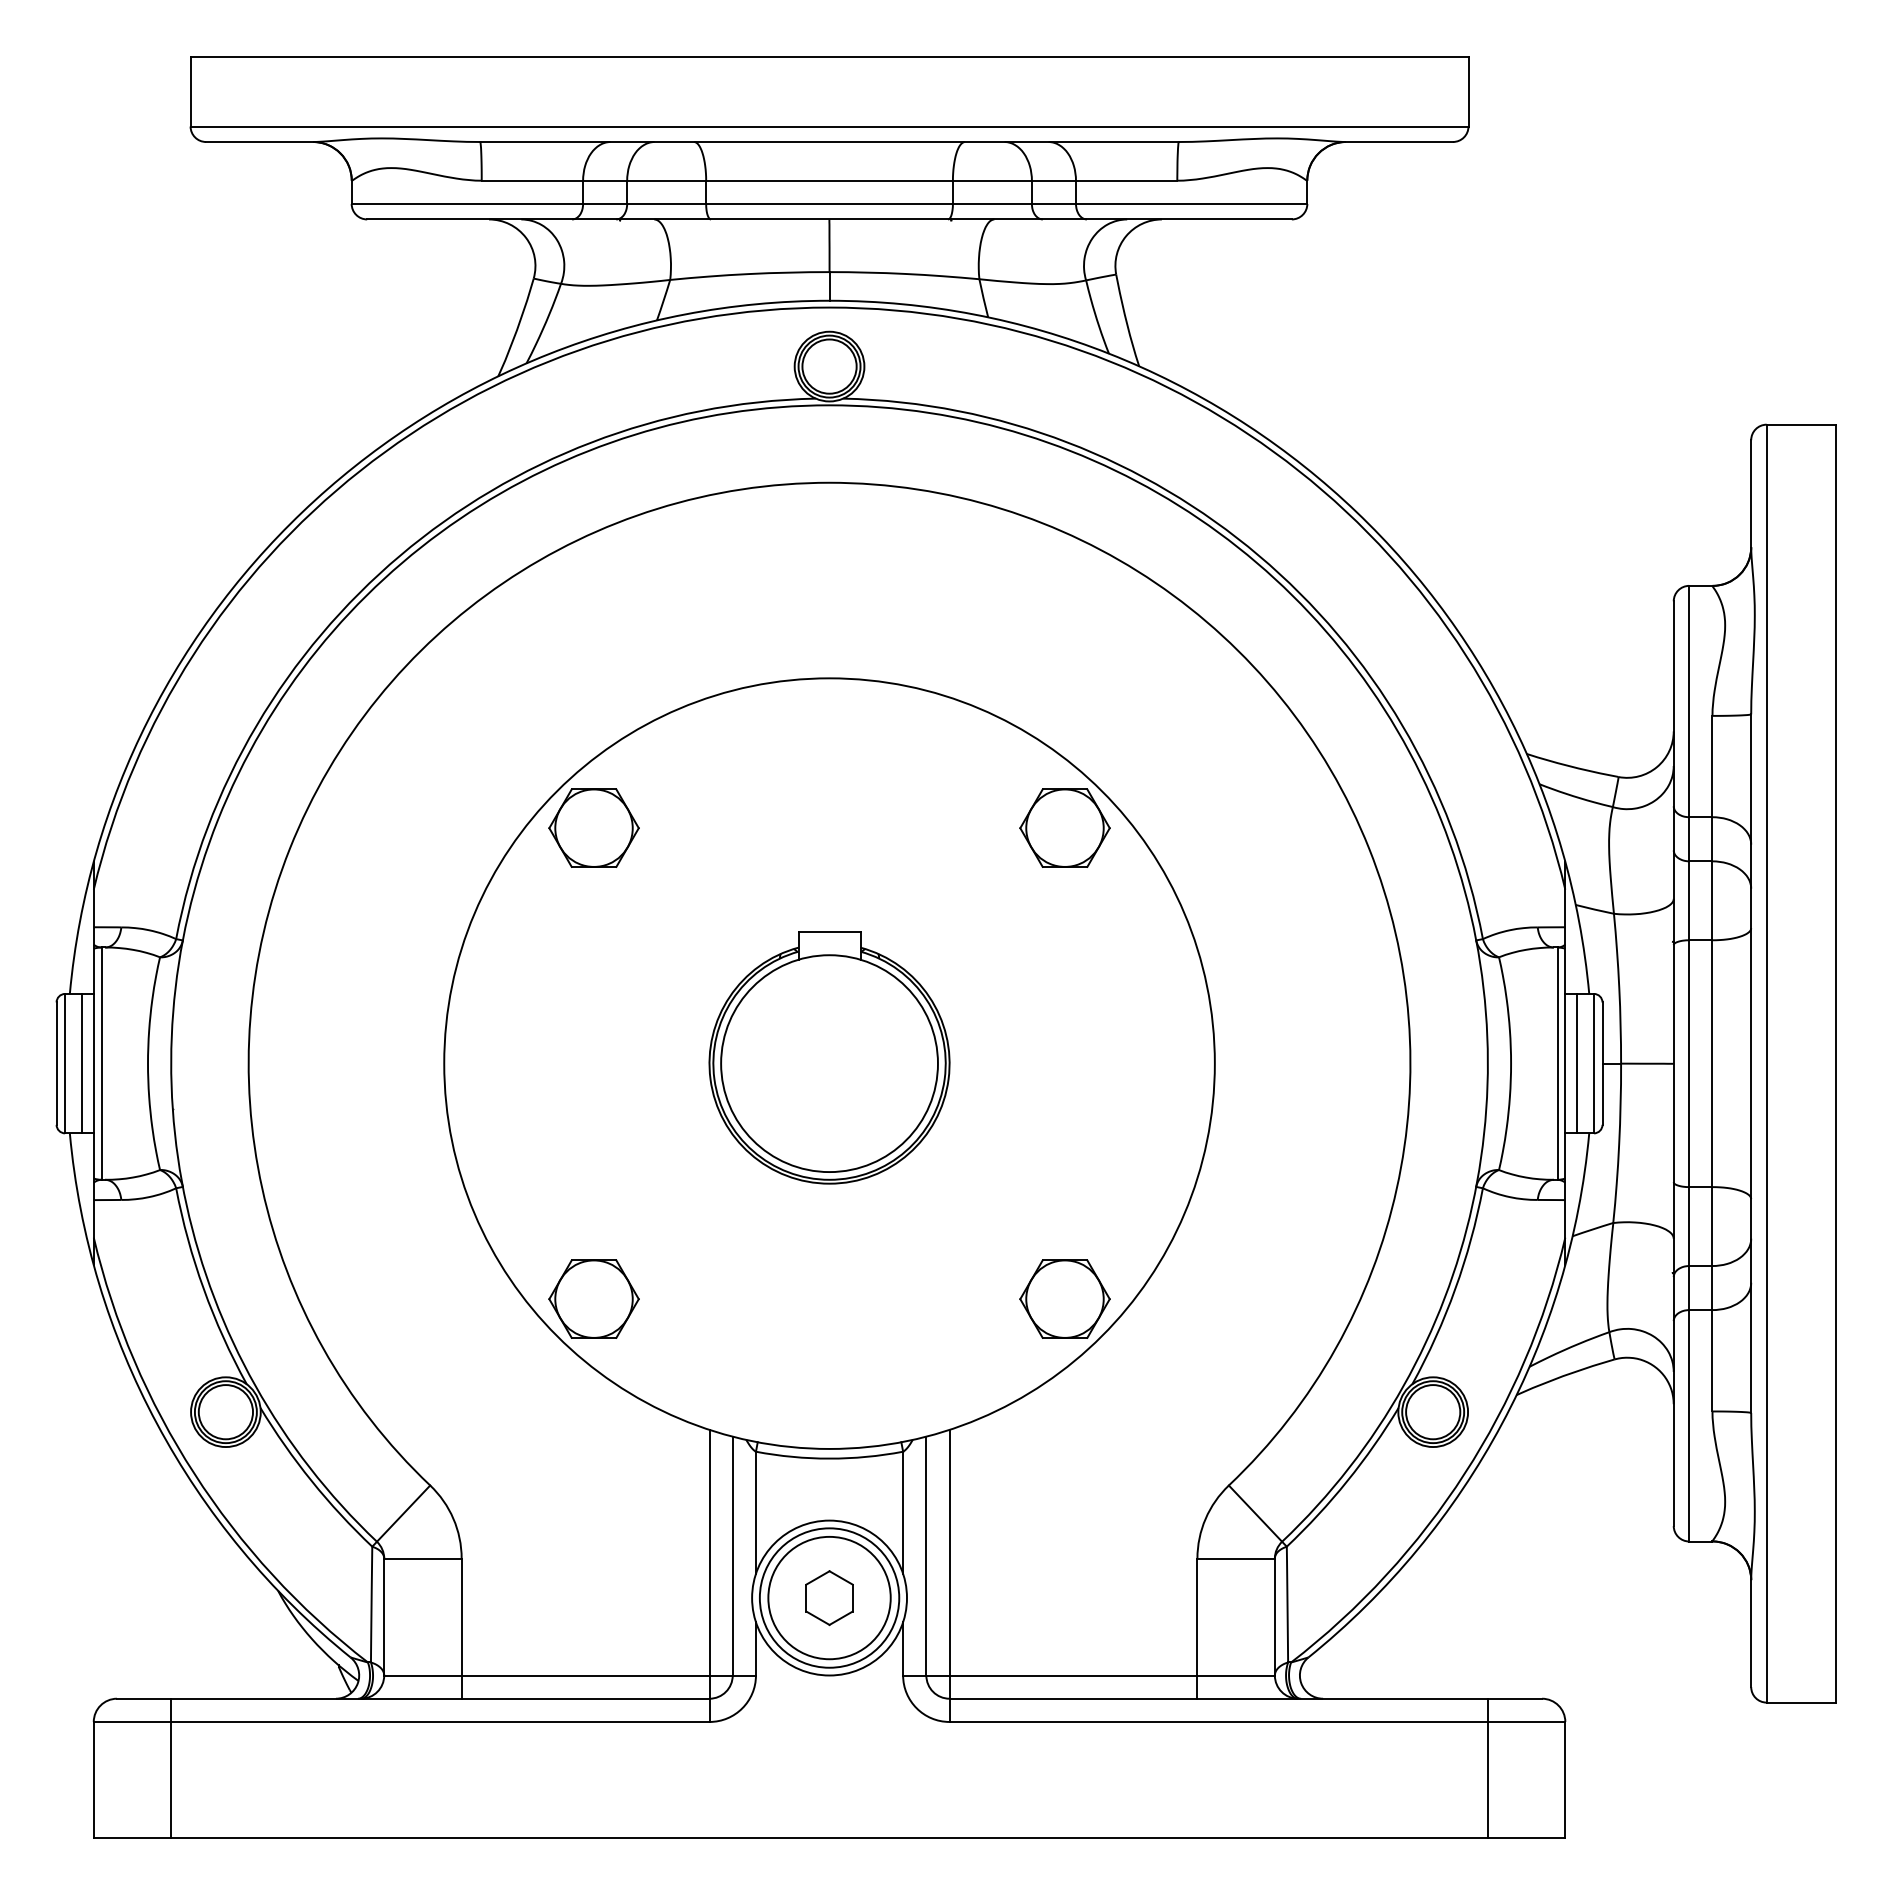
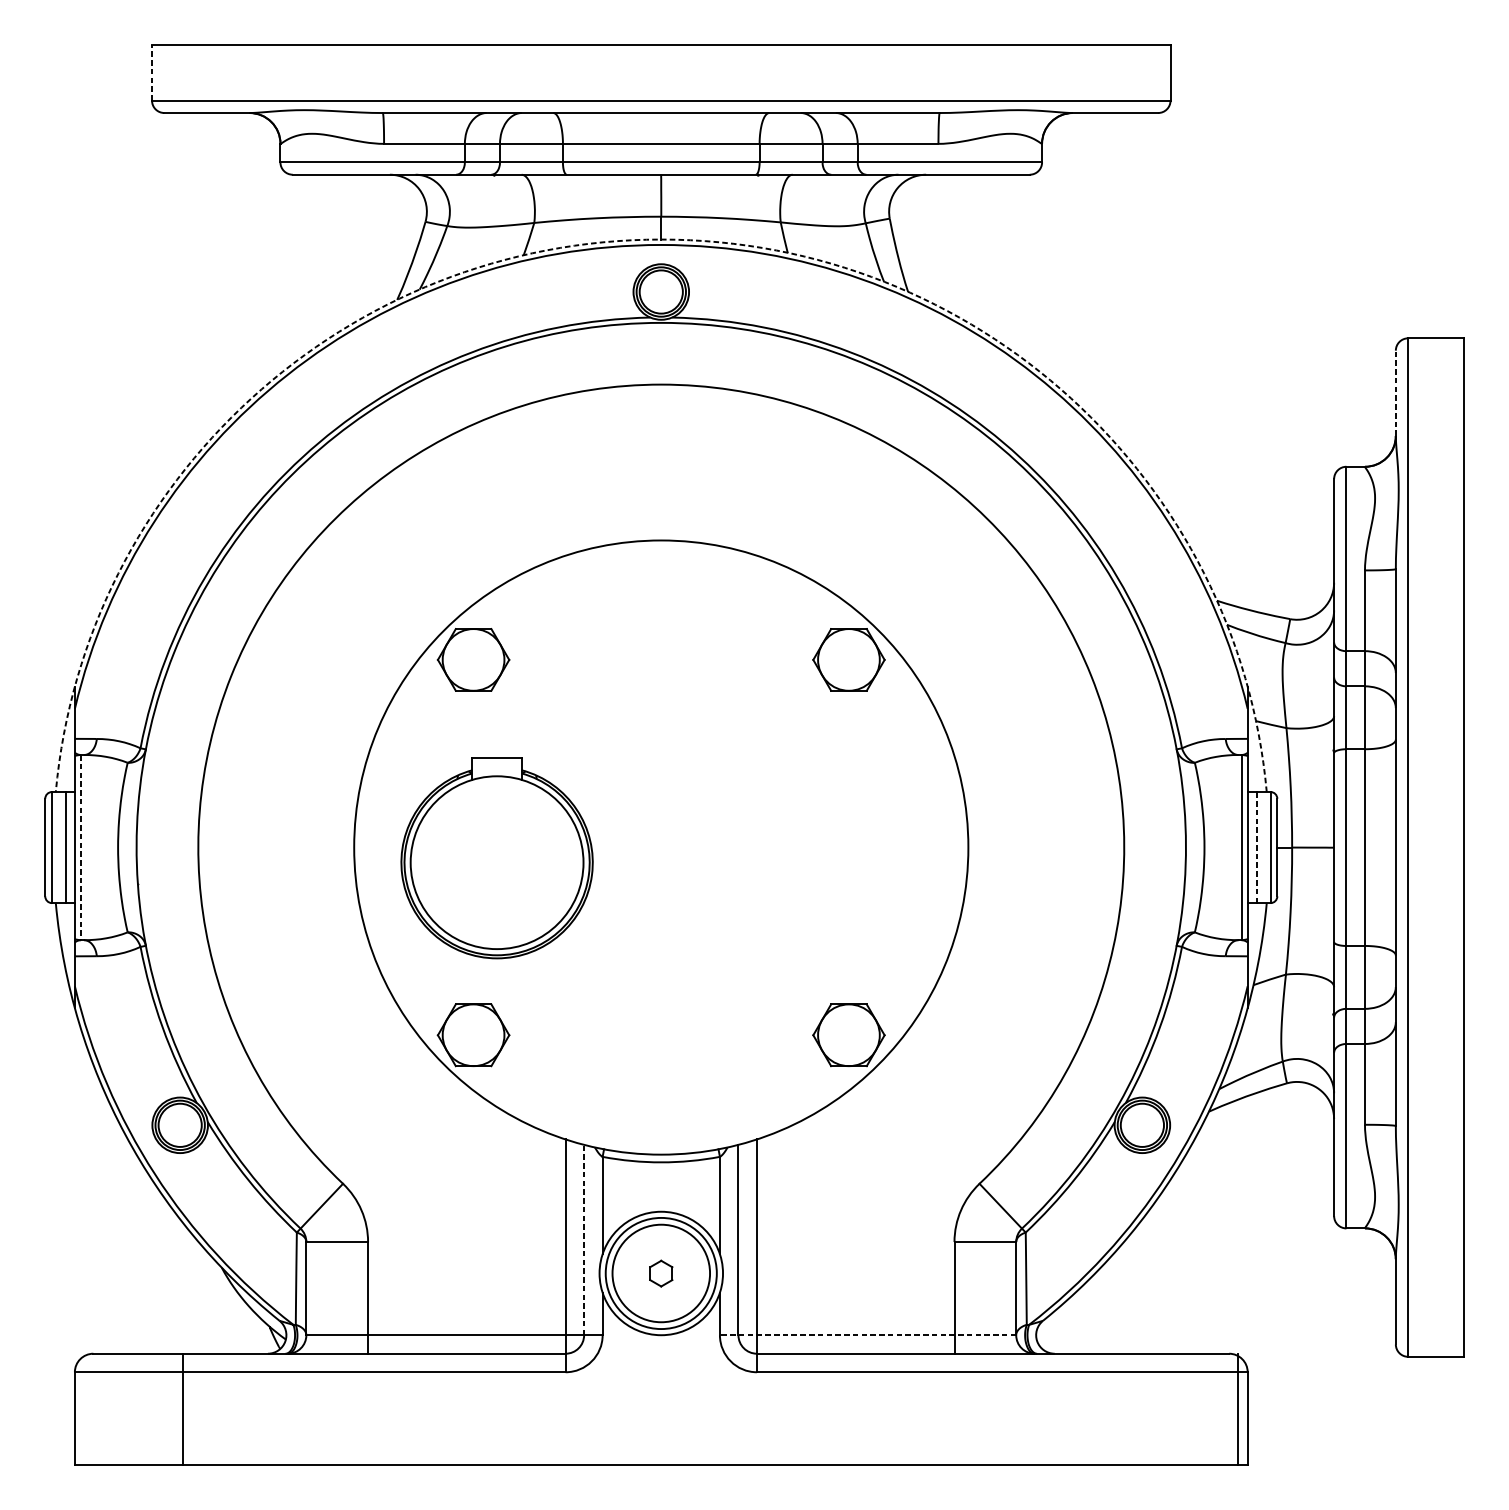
line: (190, 91) -> (151, 72), solid -> dashed
arc: (829, 300) -> (661, 239), solid -> dashed
line: (1751, 493) -> (1396, 393), solid -> dashed
part: (829, 1057) -> (497, 857), moved
line: (1576, 1063) -> (1256, 847), solid -> dashed
line: (101, 1064) -> (81, 848), solid -> dashed
line: (732, 1555) -> (583, 1239), solid -> dashed
part: (829, 1598) -> (661, 1273), size x0.6
line: (1089, 1675) -> (868, 1335), solid -> dashed
line: (171, 1768) -> (183, 1409), moved
line: (1487, 1768) -> (1237, 1409), moved

